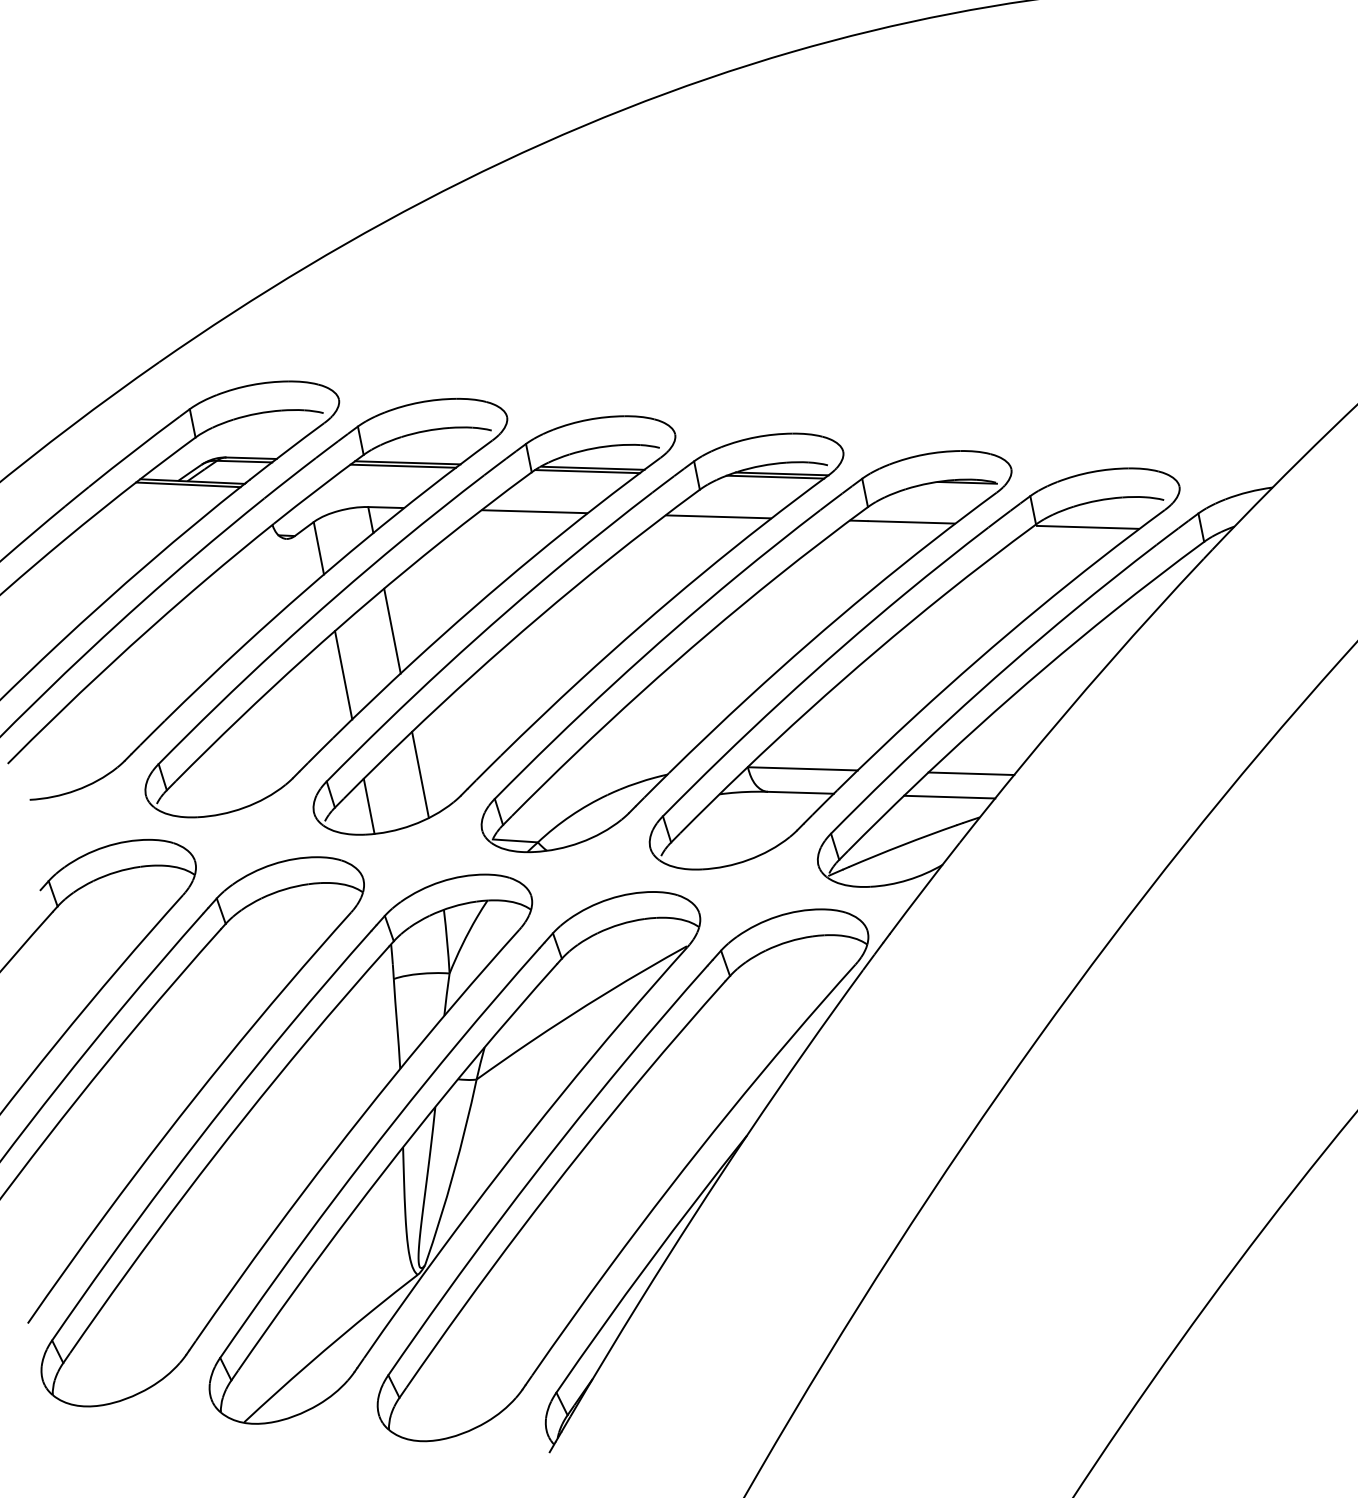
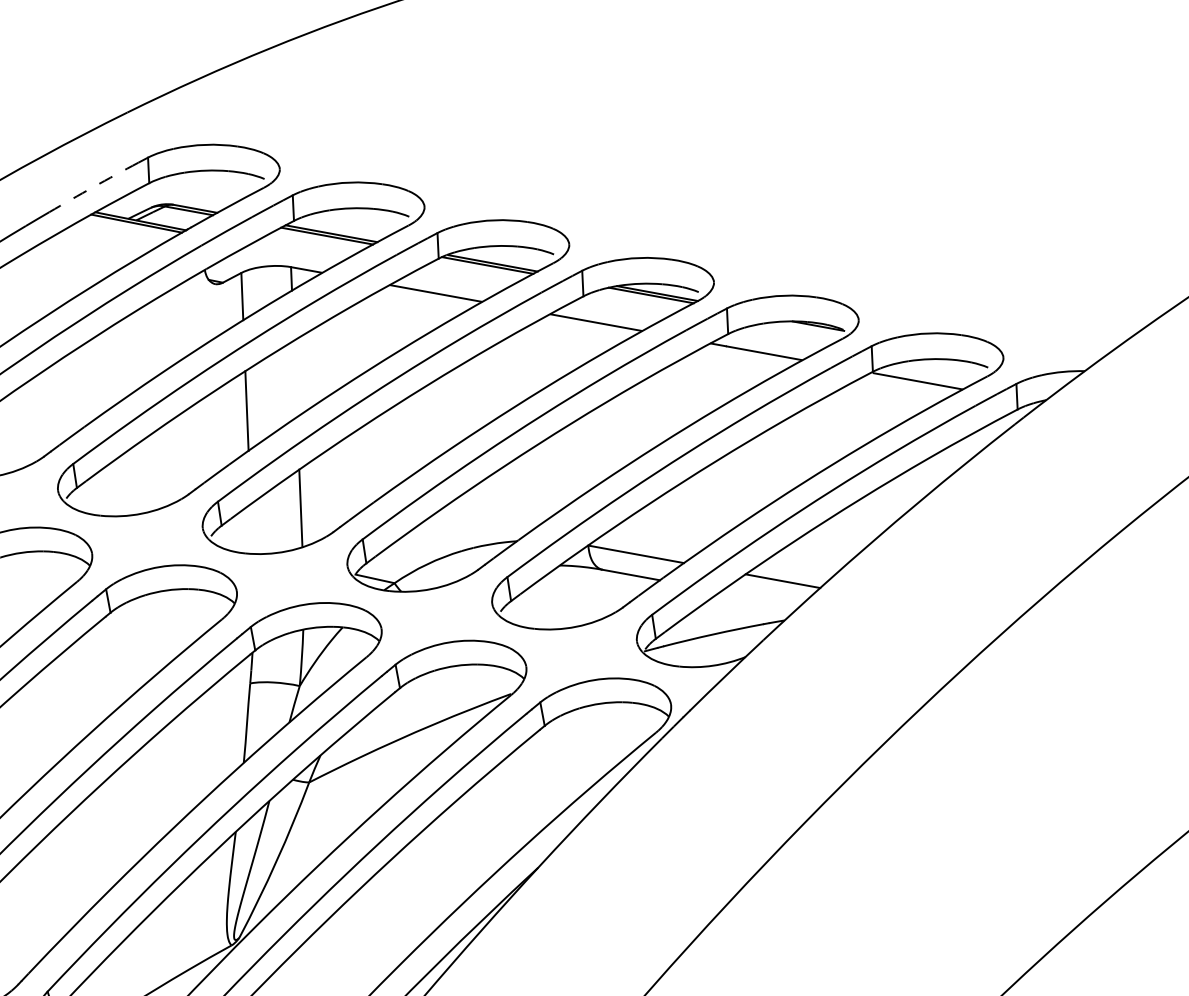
arc: (134, 451) -> (93, 187), solid -> dashed
line: (392, 630) -> (295, 378), removed
line: (949, 796) -> (760, 598), removed
line: (368, 805) -> (251, 528), removed

